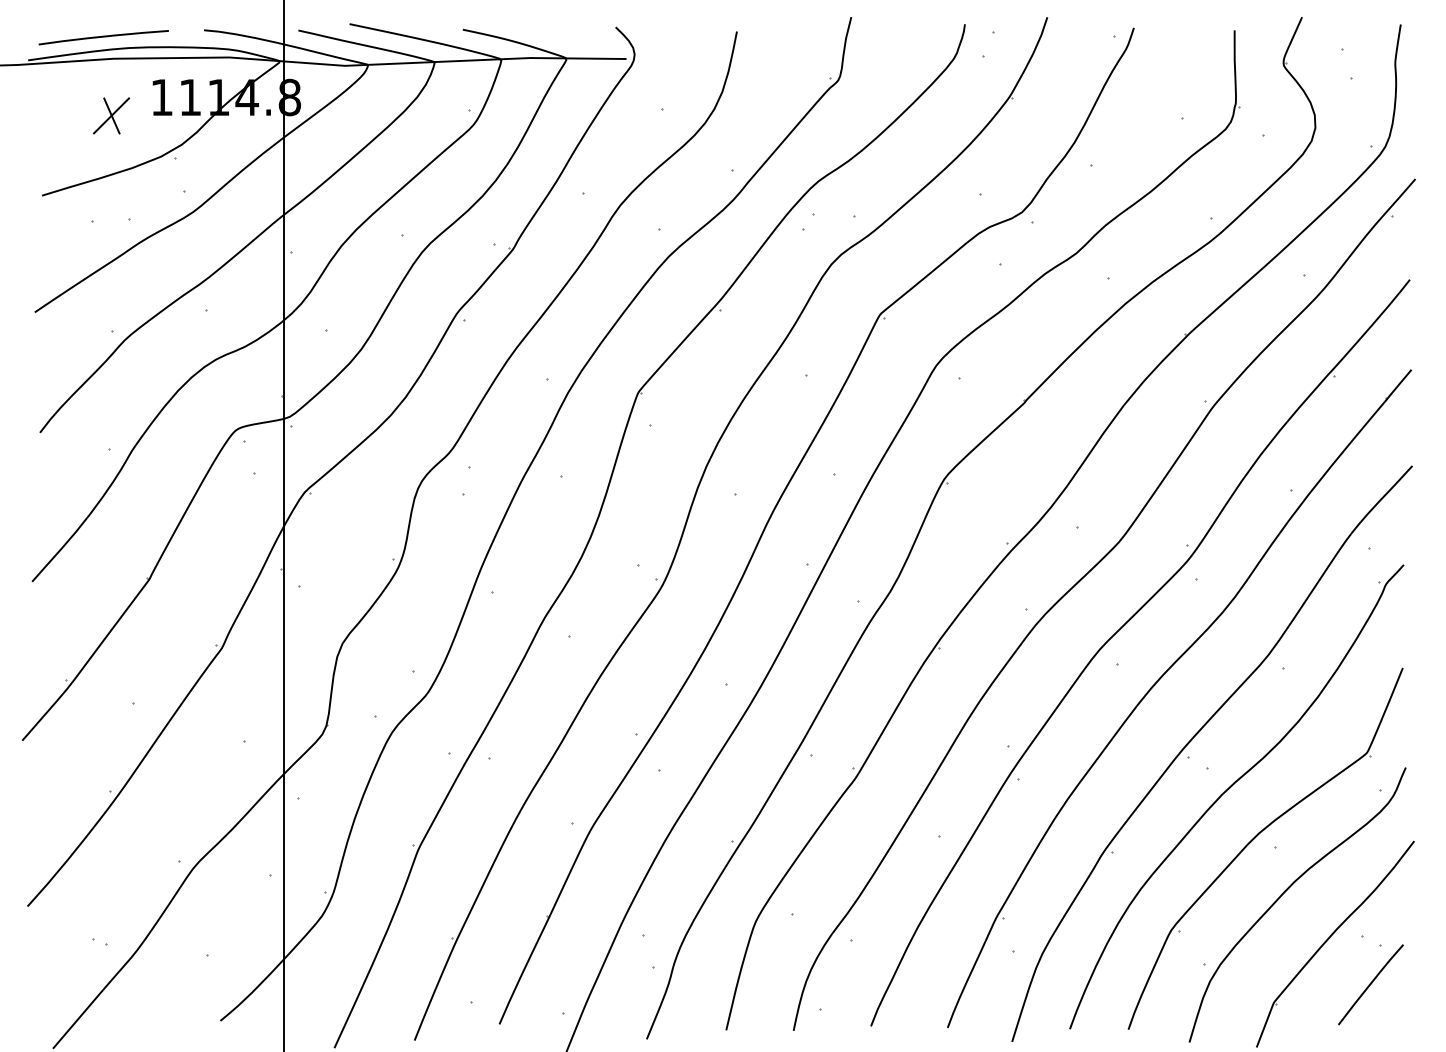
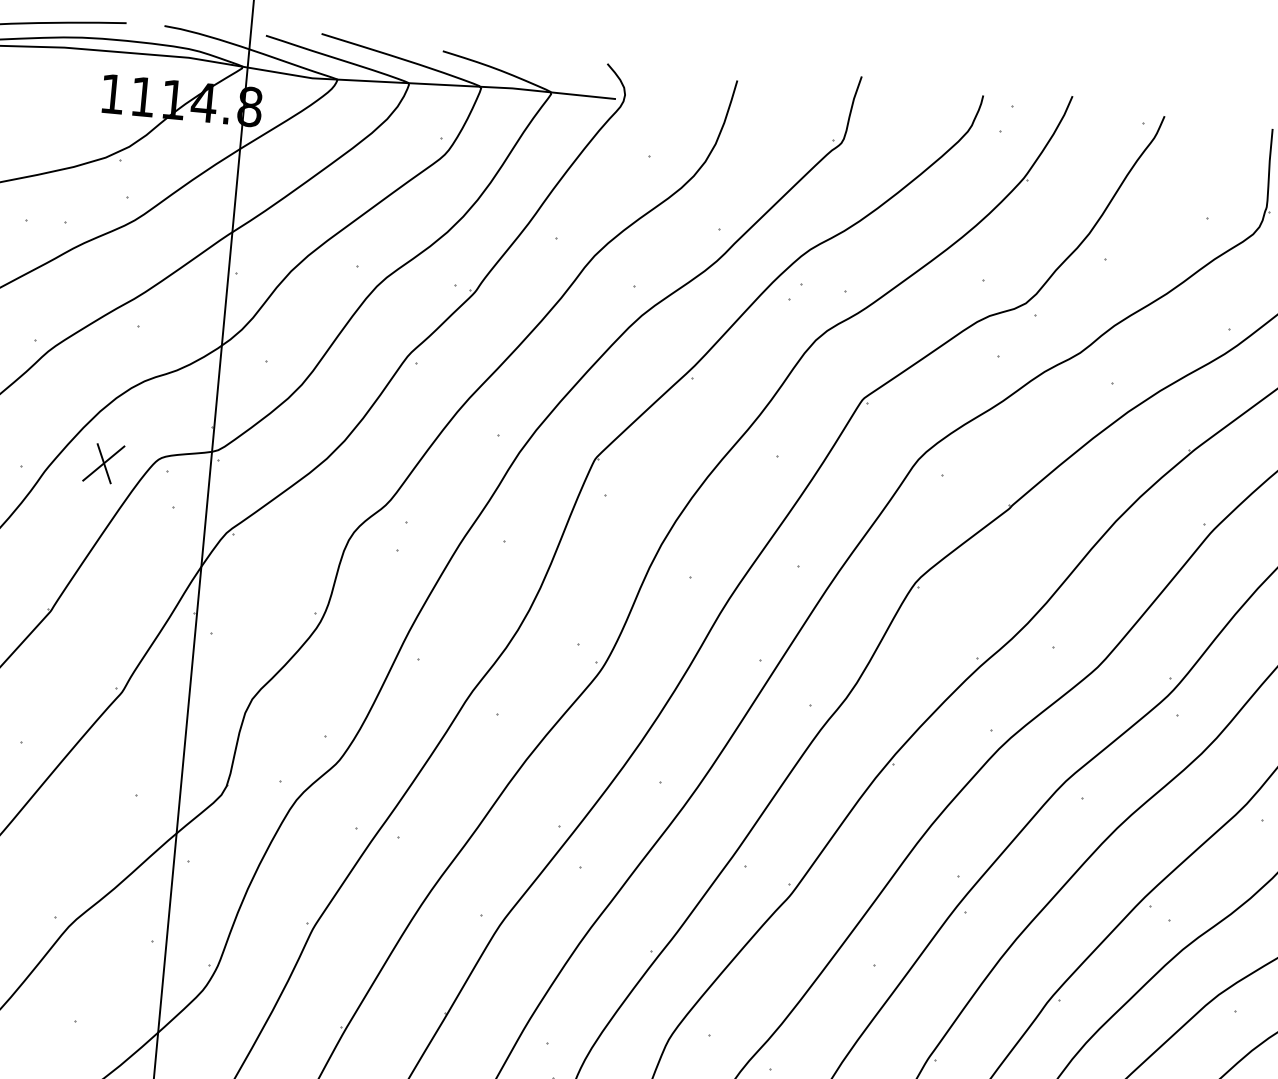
part: (111, 115) -> (103, 463), moved

